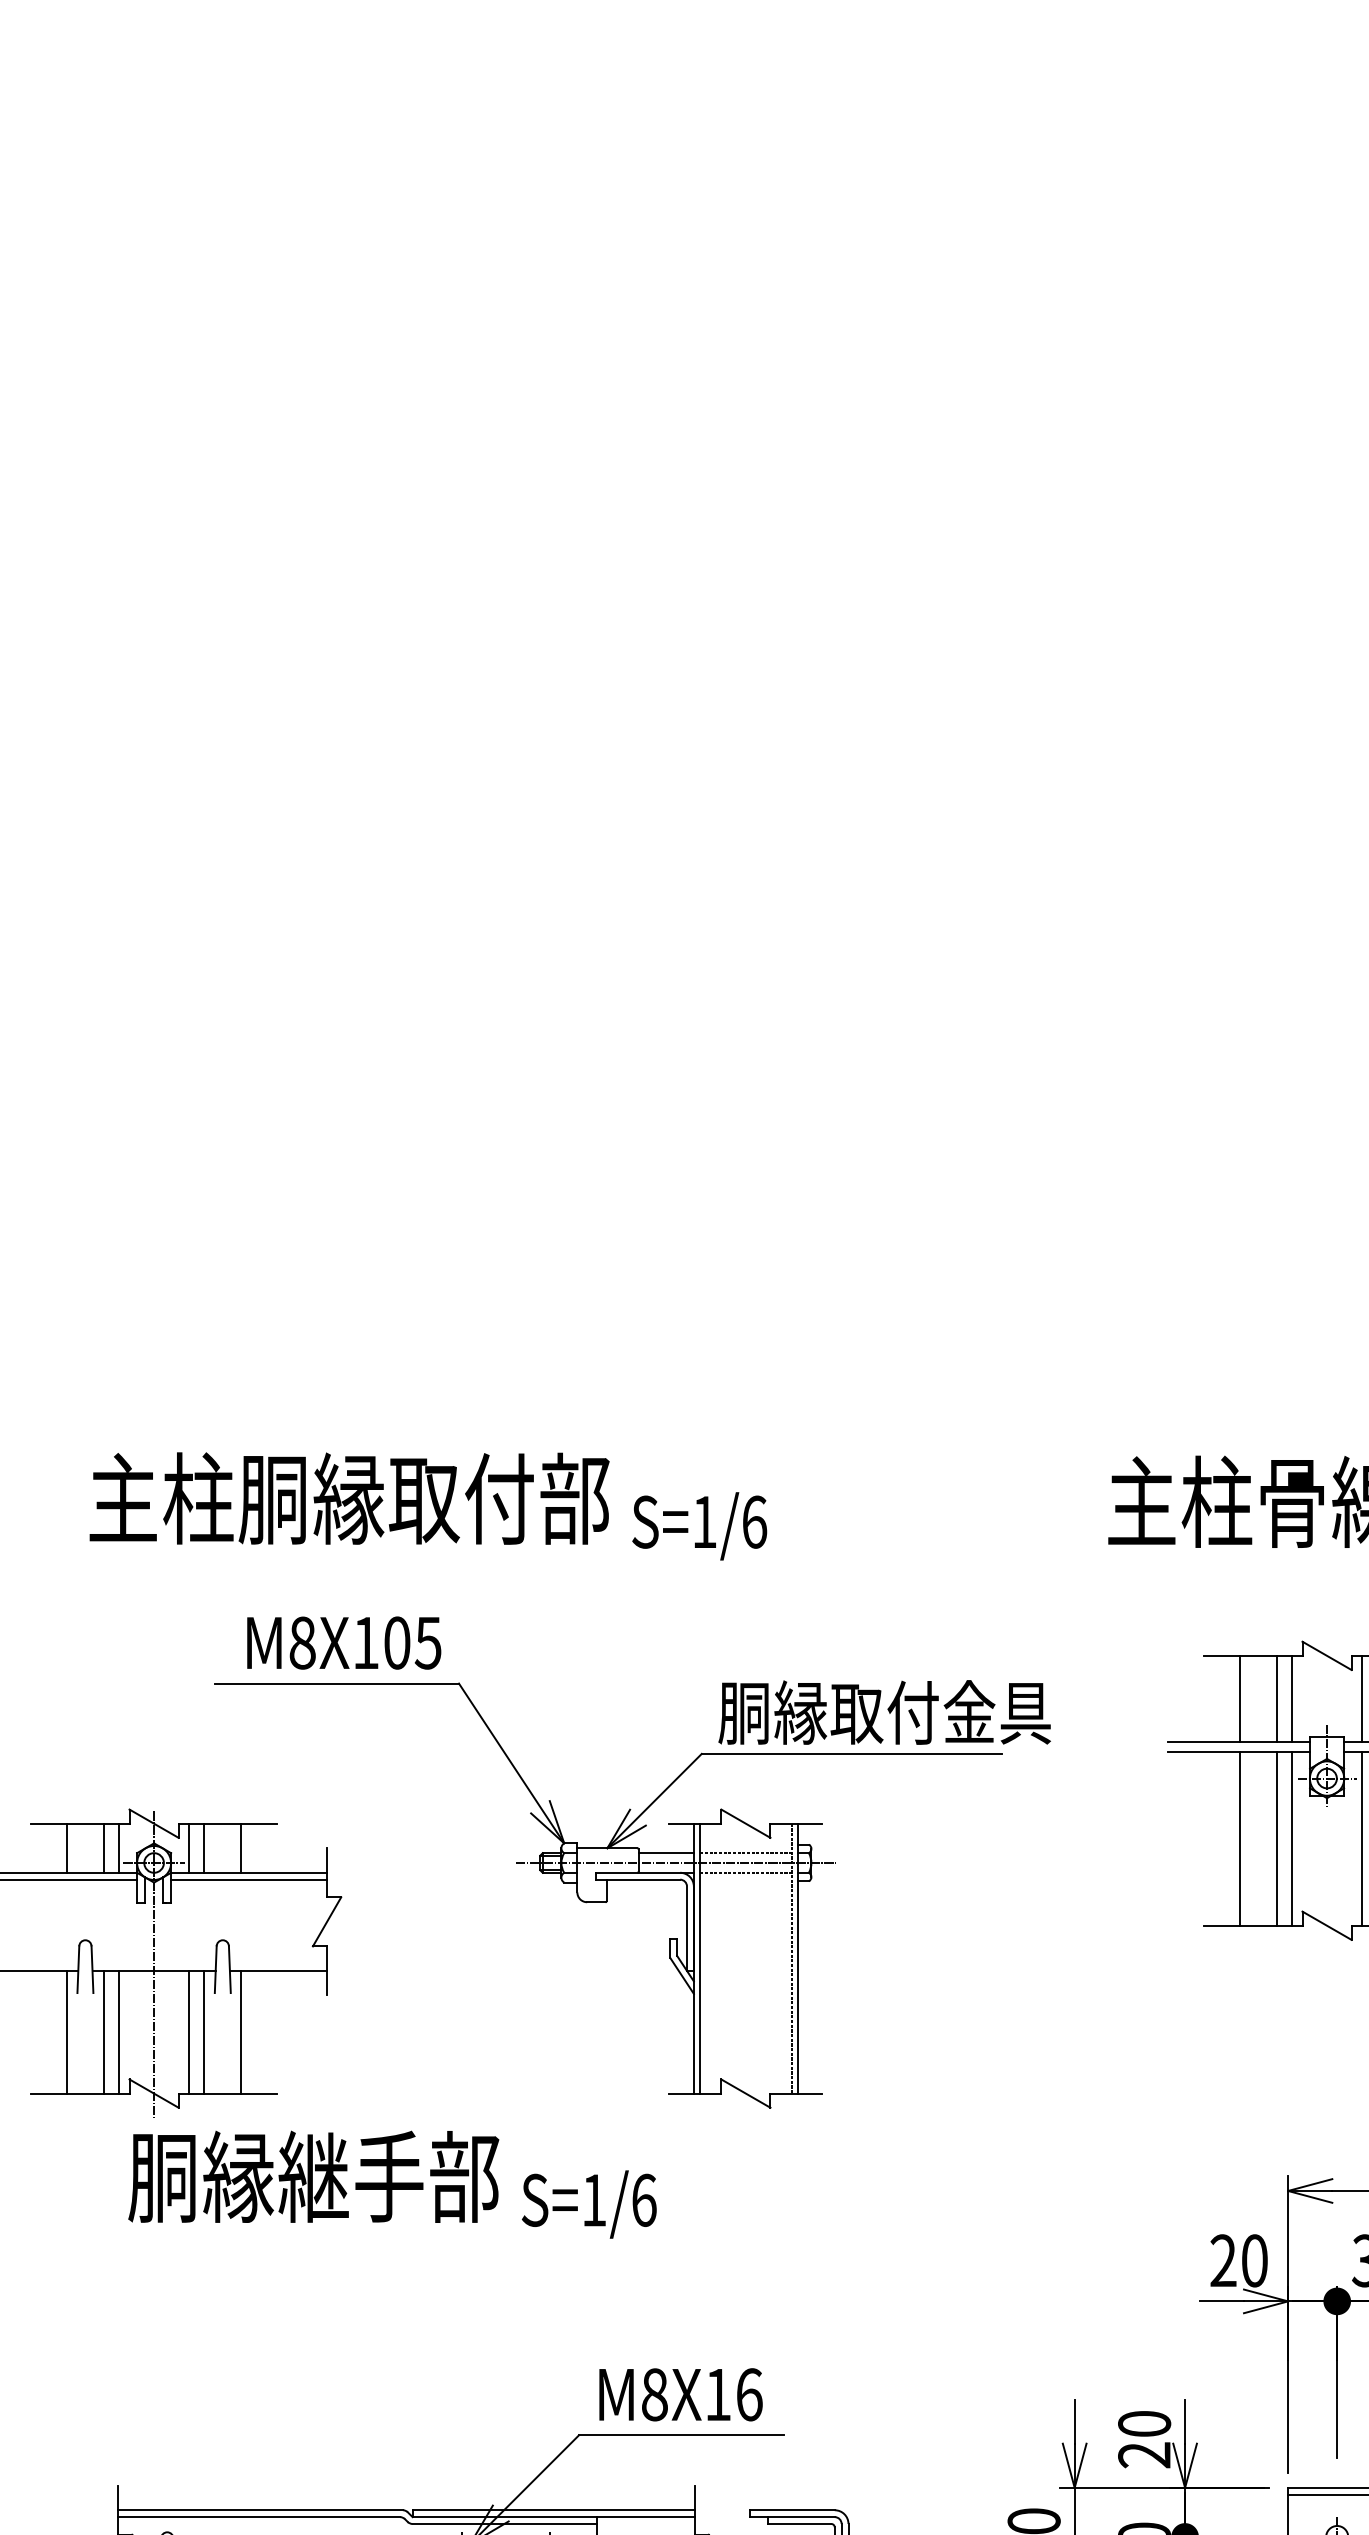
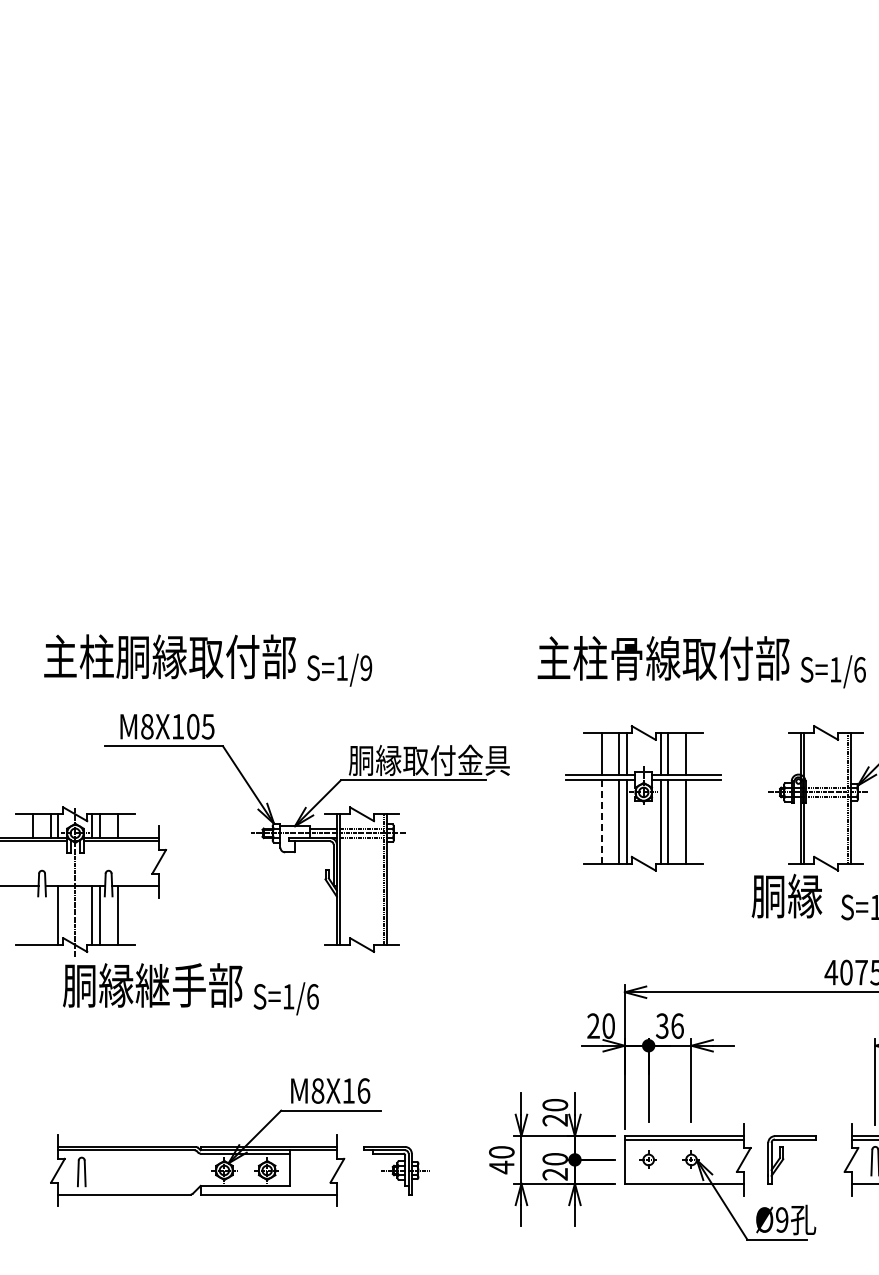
text: (754, 1522) -> (366, 668), S=1/6 -> S=1/9
line: (1239, 1840) -> (601, 822), solid -> dashed
line: (67, 2032) -> (33, 915), removed
line: (104, 2032) -> (51, 915), removed

